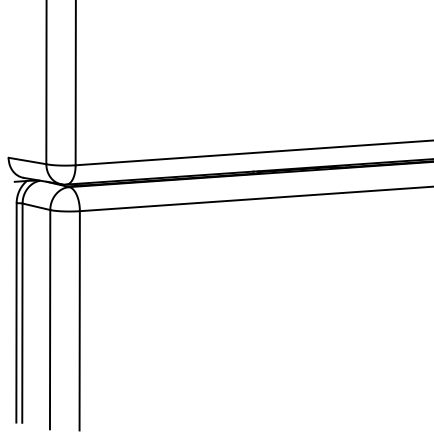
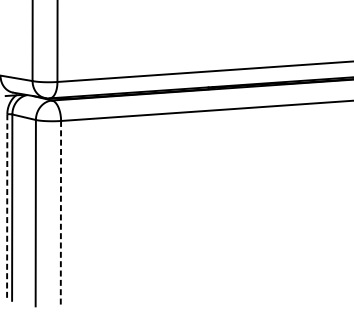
line: (16, 312) -> (7, 207), solid -> dashed
line: (79, 320) -> (60, 213), solid -> dashed

